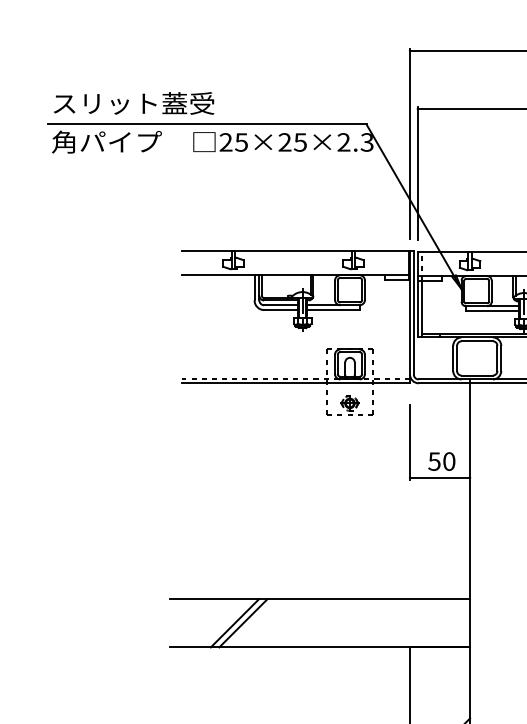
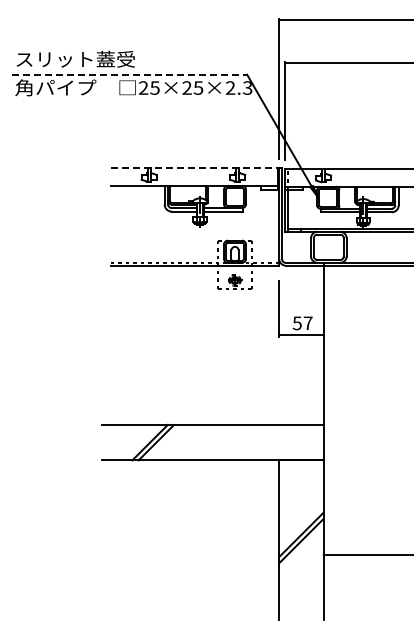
line: (208, 124) -> (130, 74), solid -> dashed
line: (295, 251) -> (194, 168), solid -> dashed
text: (448, 461) -> (307, 323), 50 -> 57

